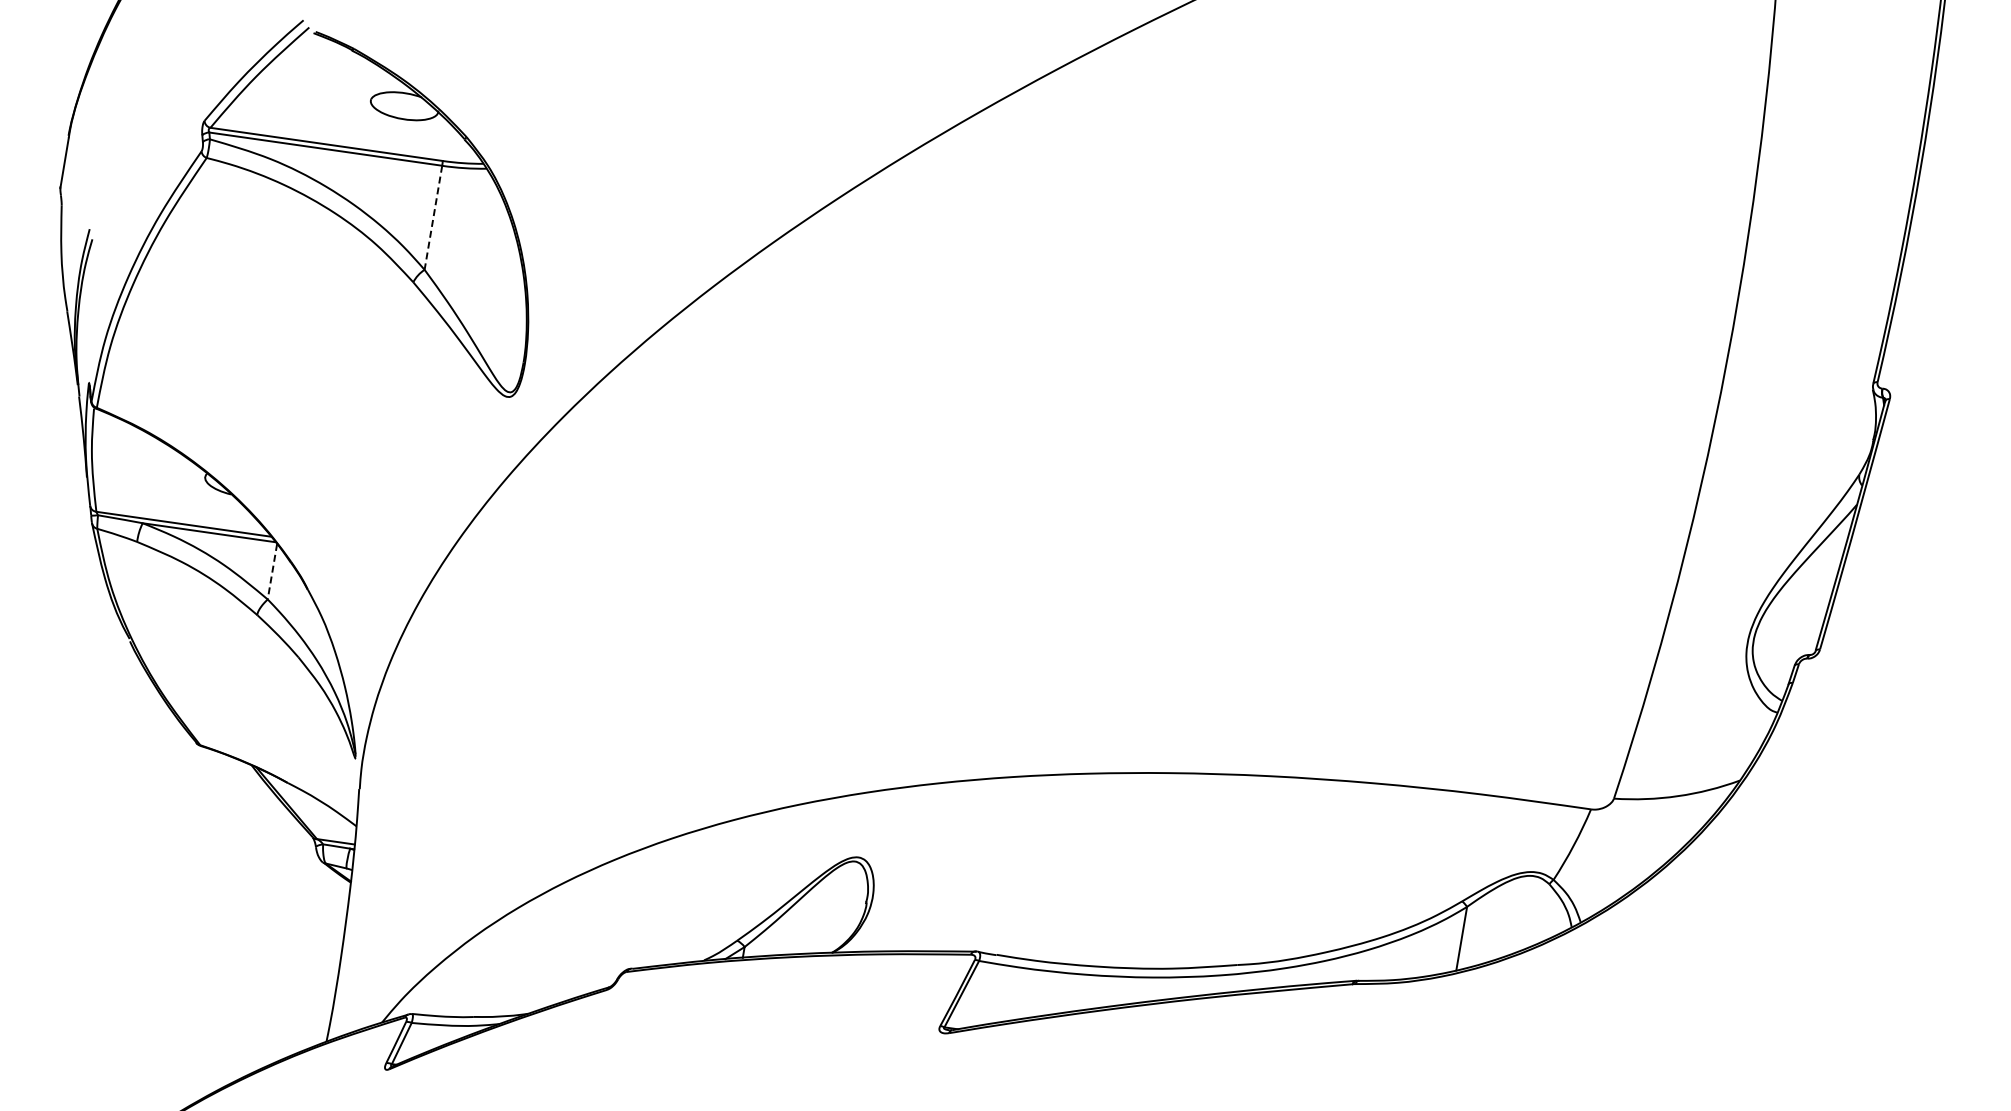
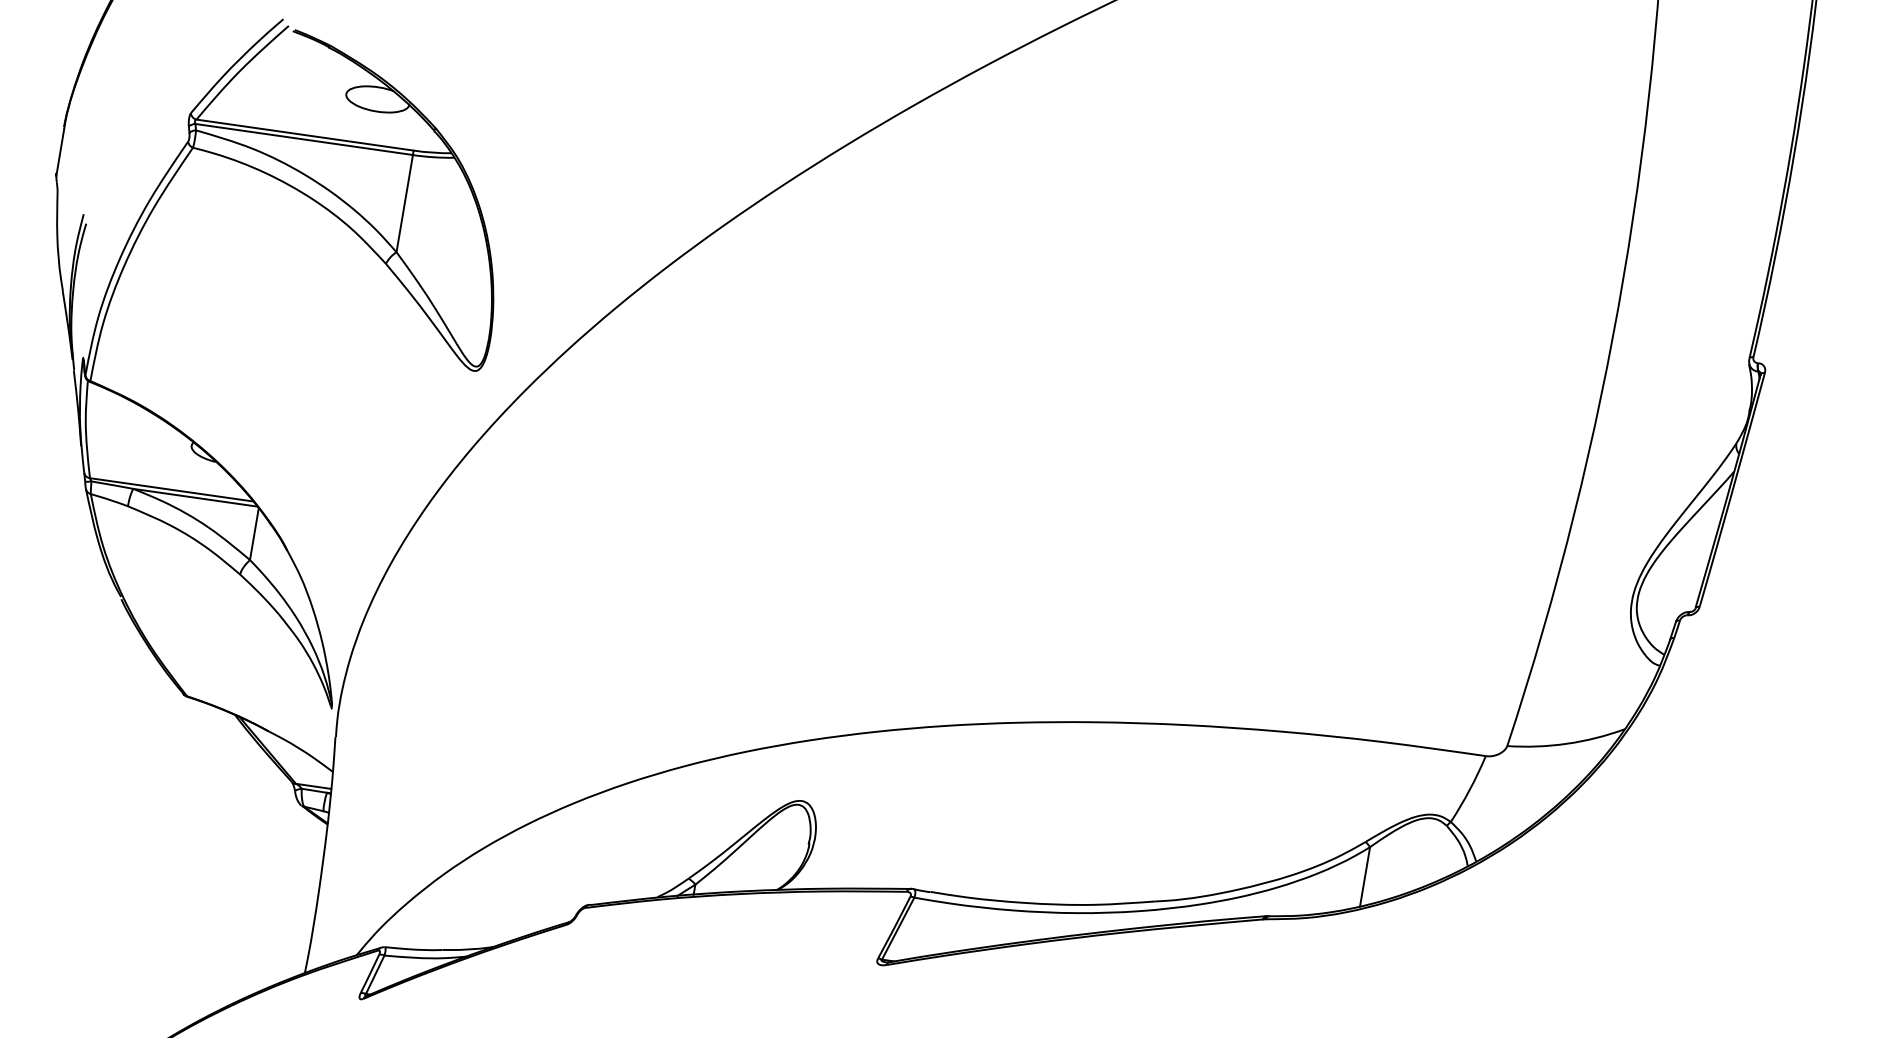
line: (433, 217) -> (404, 203), dashed -> solid
line: (272, 572) -> (254, 534), dashed -> solid

